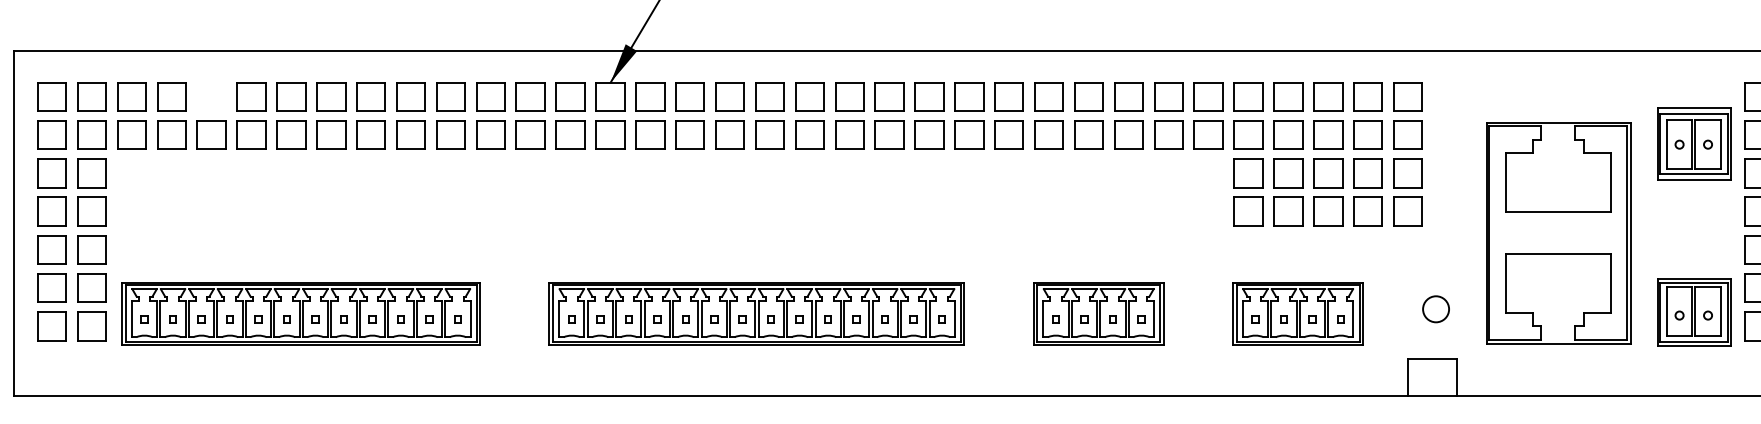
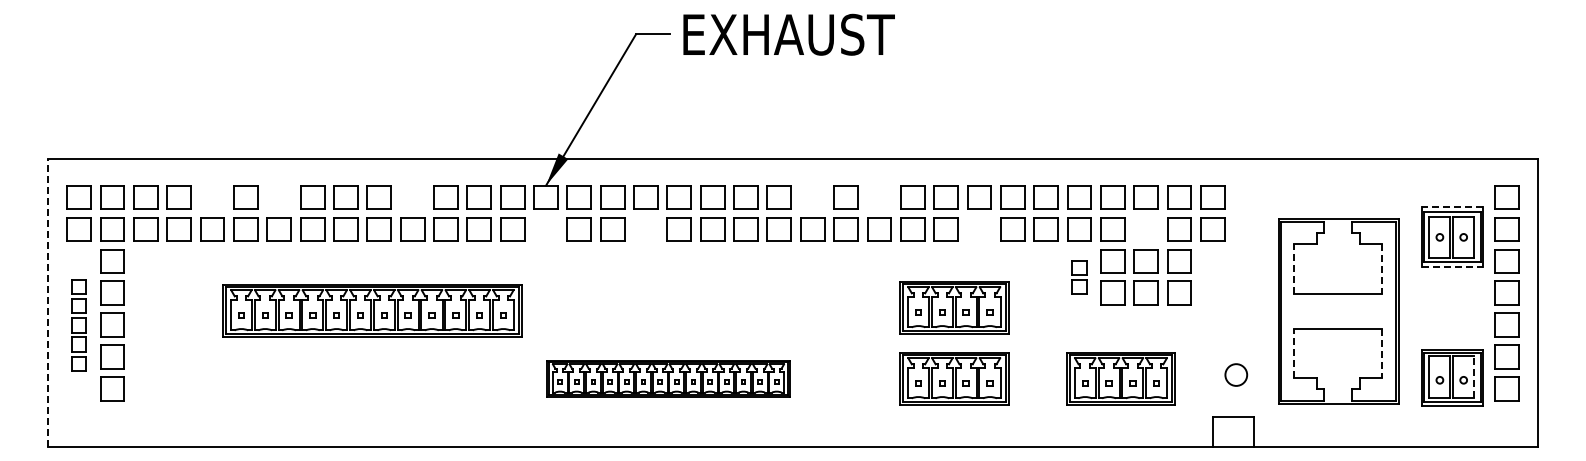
part: (290, 96) -> (278, 197), removed
part: (450, 96) -> (412, 197), removed
part: (929, 96) -> (812, 197), removed
part: (1009, 96) -> (879, 197), removed
line: (1694, 107) -> (1452, 206), solid -> dashed
part: (609, 135) -> (545, 229), removed
part: (729, 135) -> (645, 229), removed
part: (1128, 135) -> (979, 229), removed
part: (1327, 135) -> (1145, 229), removed
line: (1694, 179) -> (1452, 266), solid -> dashed
line: (1505, 181) -> (1294, 268), solid -> dashed
line: (1610, 181) -> (1382, 268), solid -> dashed
part: (1248, 192) -> (1079, 277), size x0.6
part: (1407, 192) -> (1212, 277), removed
line: (14, 222) -> (47, 302), solid -> dashed
part: (1099, 228) -> (954, 307), added
part: (51, 250) -> (78, 325), size x0.6
line: (1505, 283) -> (1294, 353), solid -> dashed
line: (1610, 283) -> (1382, 353), solid -> dashed
line: (1720, 311) -> (1474, 376), solid -> dashed
part: (301, 313) -> (372, 310), moved
part: (757, 313) -> (668, 378), size x0.7

